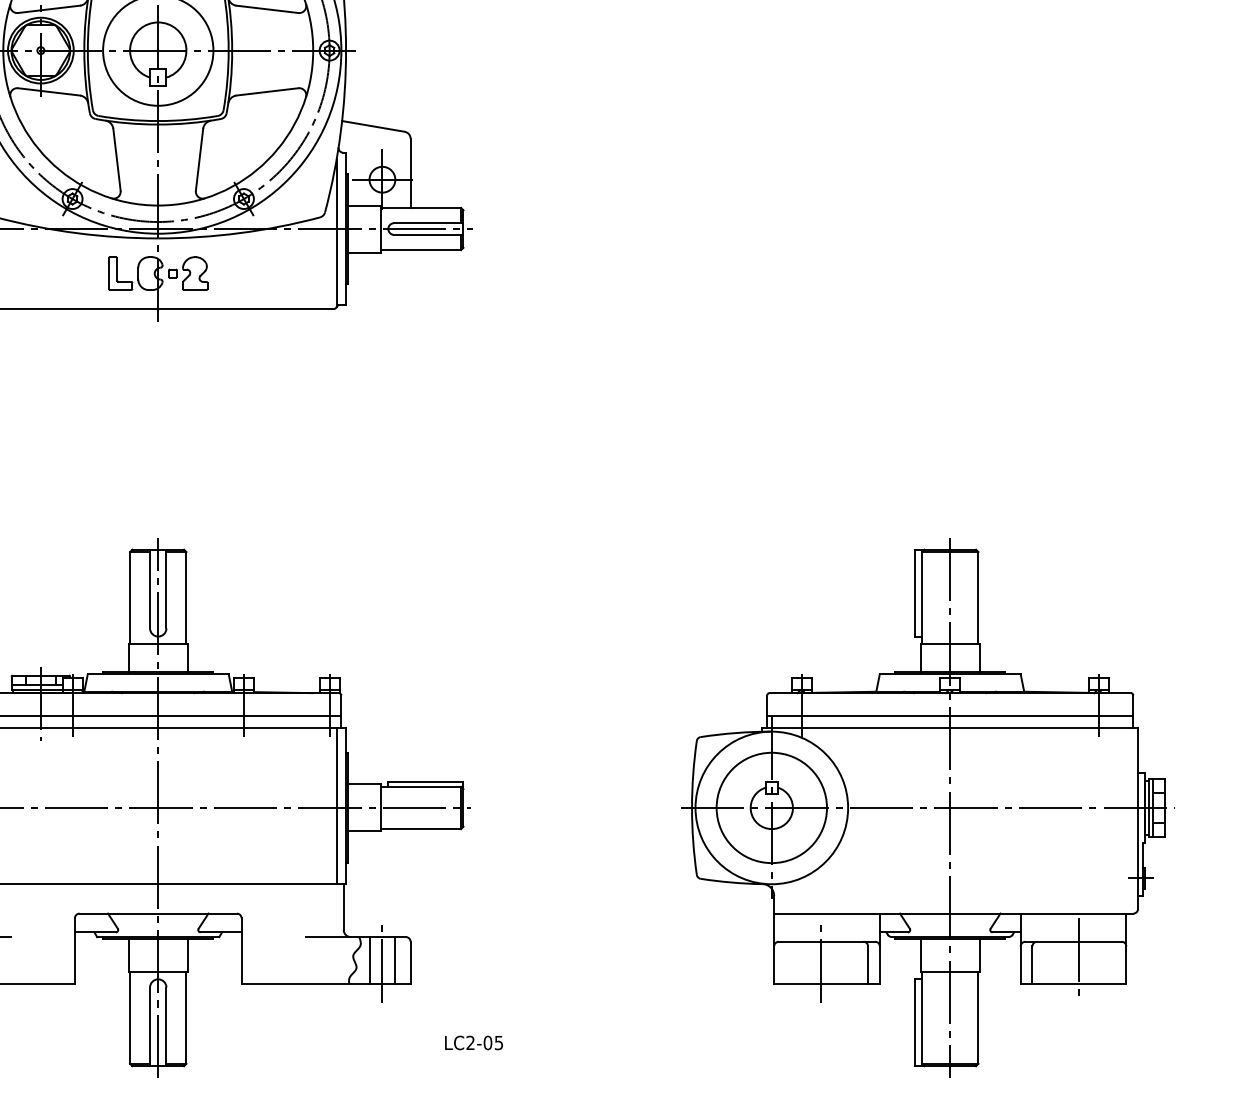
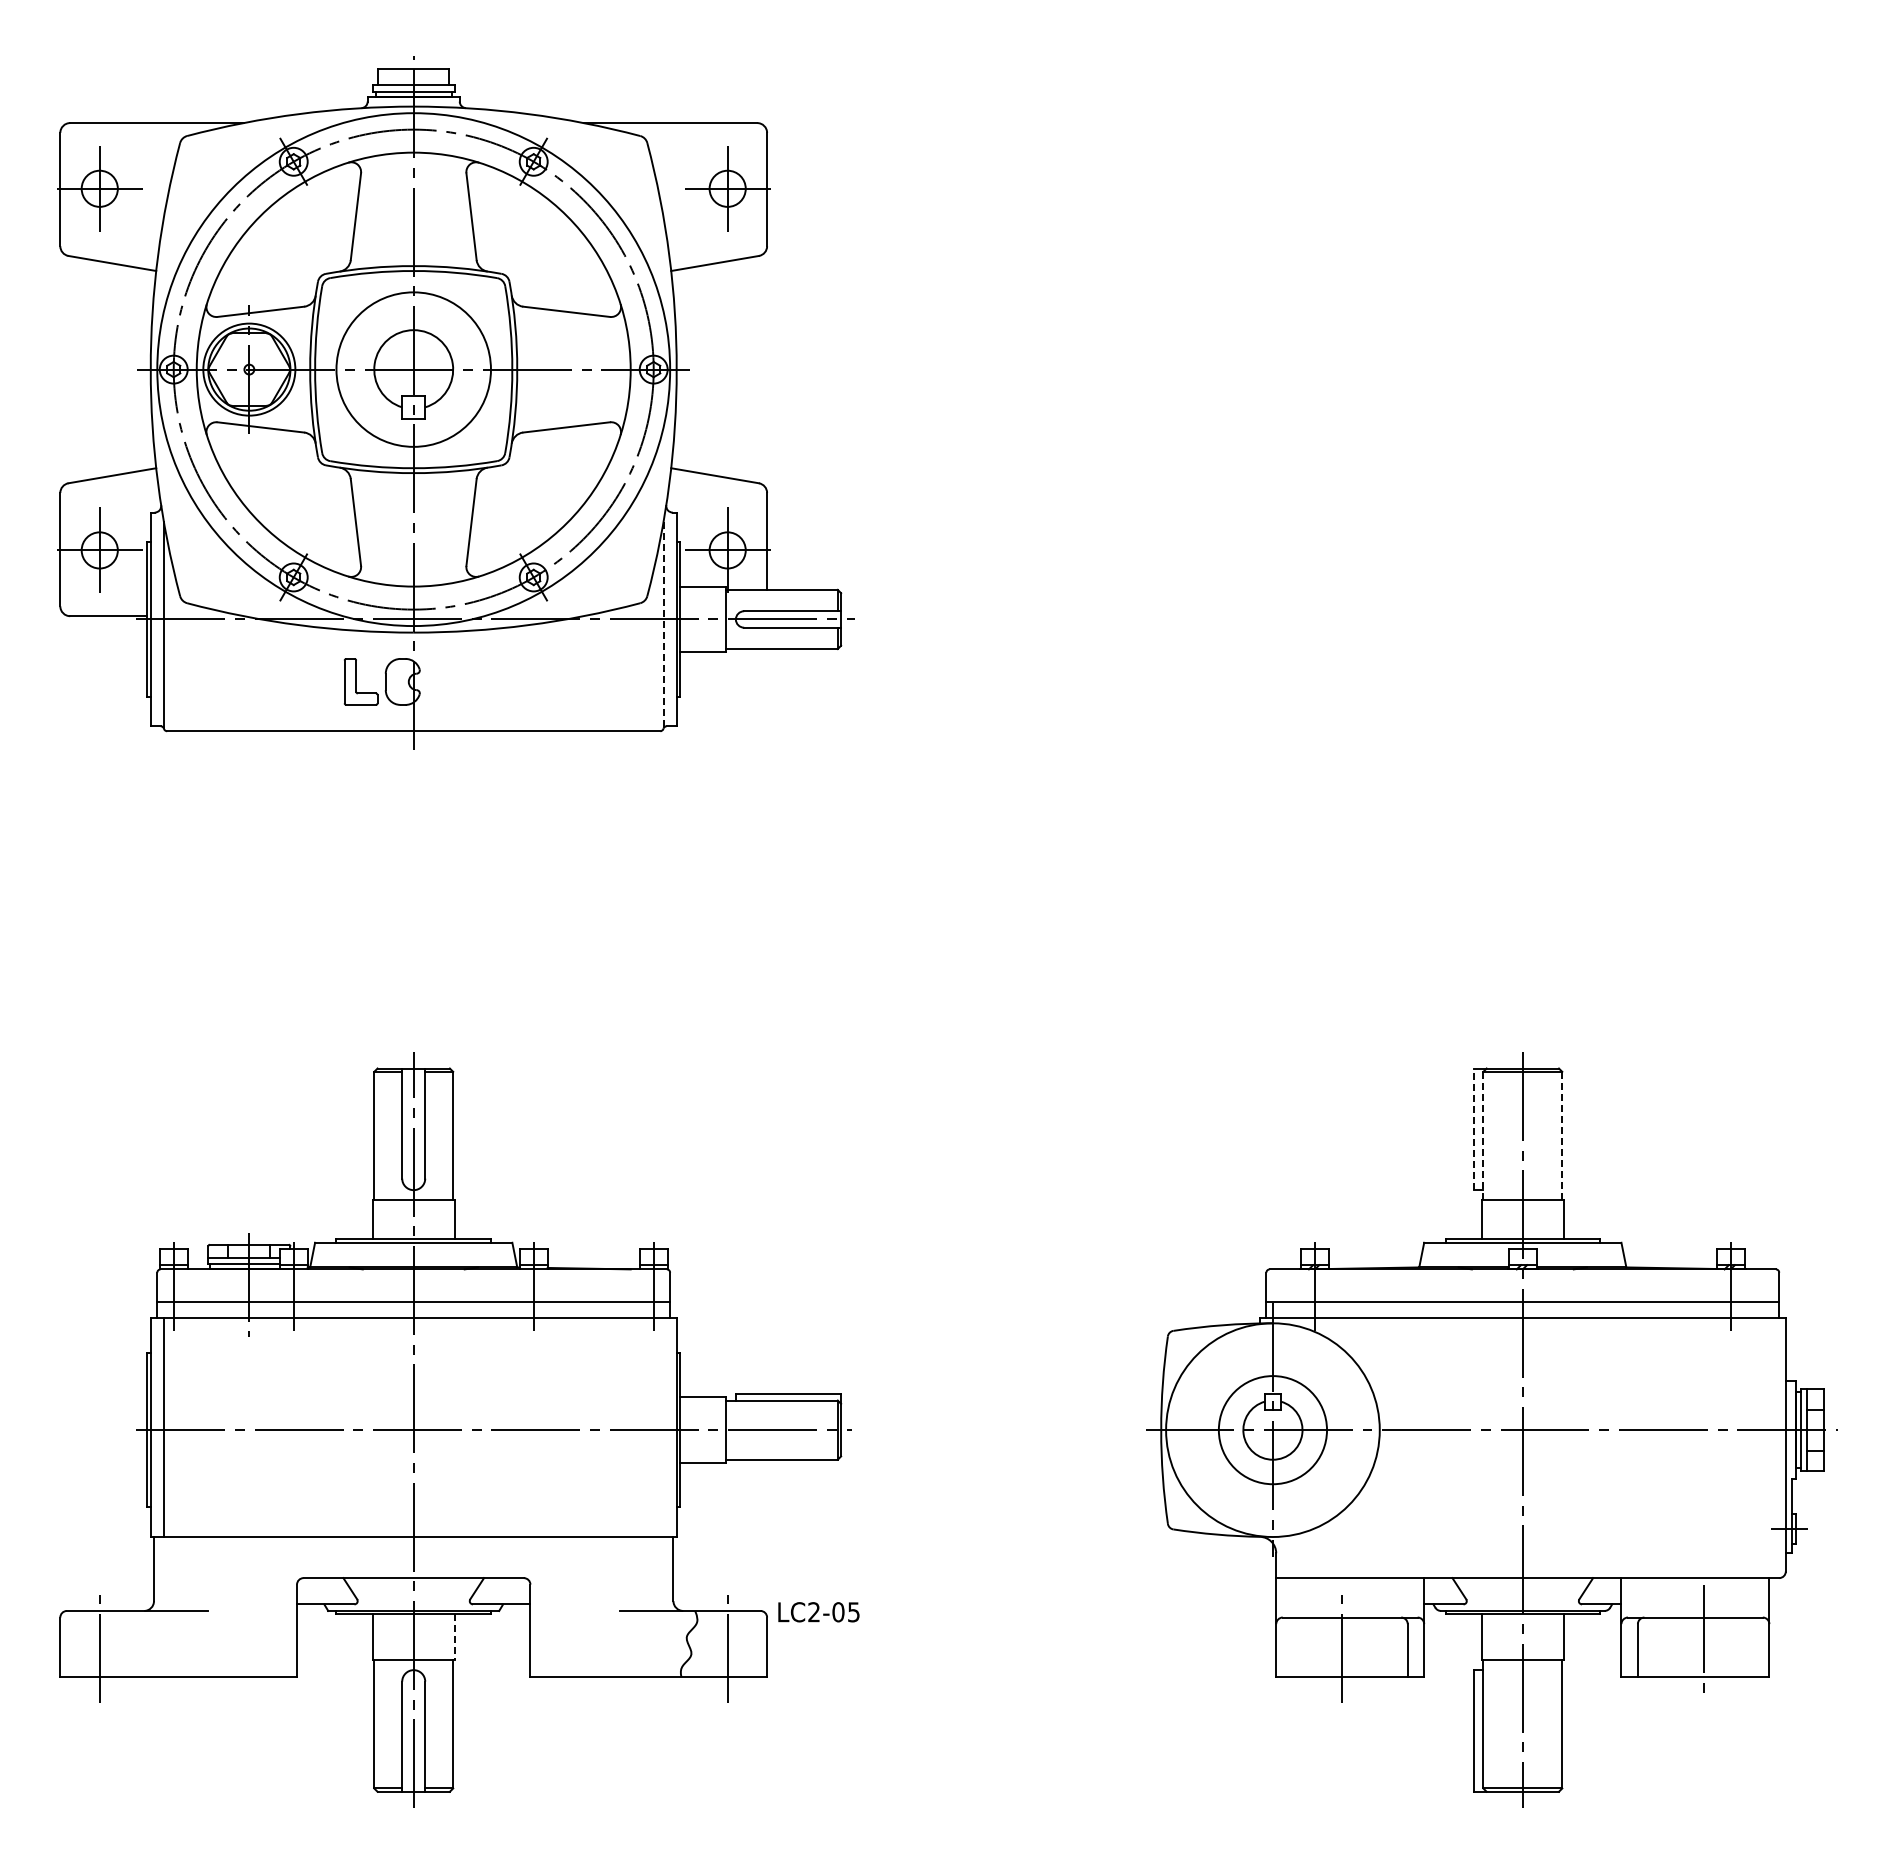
line: (336, 233) -> (663, 625), solid -> dashed
part: (188, 273) -> (455, 681), removed
line: (915, 593) -> (1473, 1129), solid -> dashed
line: (922, 597) -> (1483, 1135), solid -> dashed
line: (978, 597) -> (1562, 1135), solid -> dashed
line: (336, 806) -> (663, 1427), removed
circle: (771, 807) -> (1272, 1429), size x0.7
line: (187, 956) -> (454, 1637), solid -> dashed
line: (369, 960) -> (709, 1643), removed
line: (395, 960) -> (745, 1643), removed
text: (473, 1043) -> (818, 1612), moved

